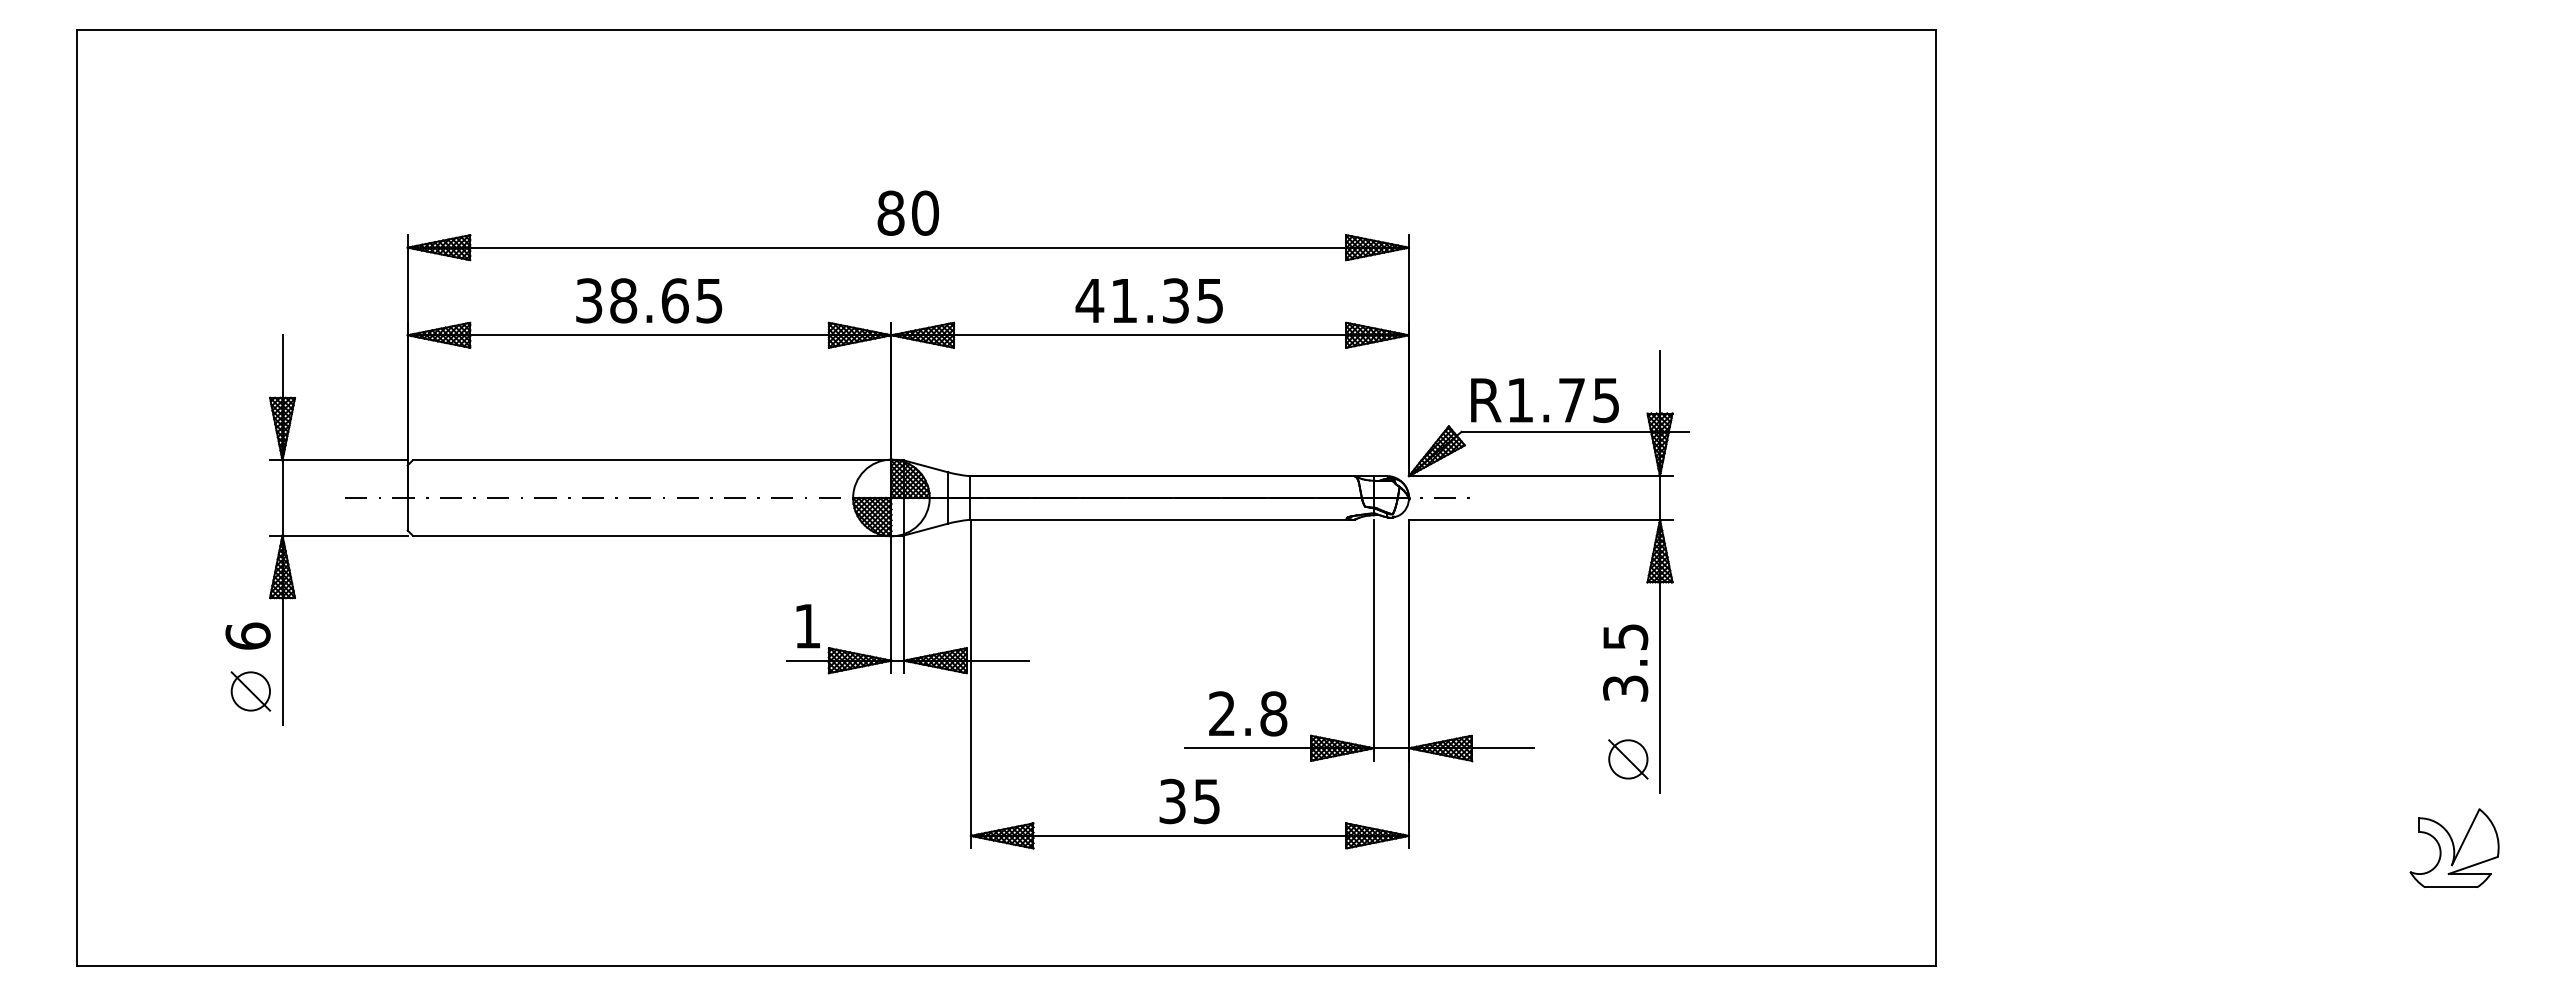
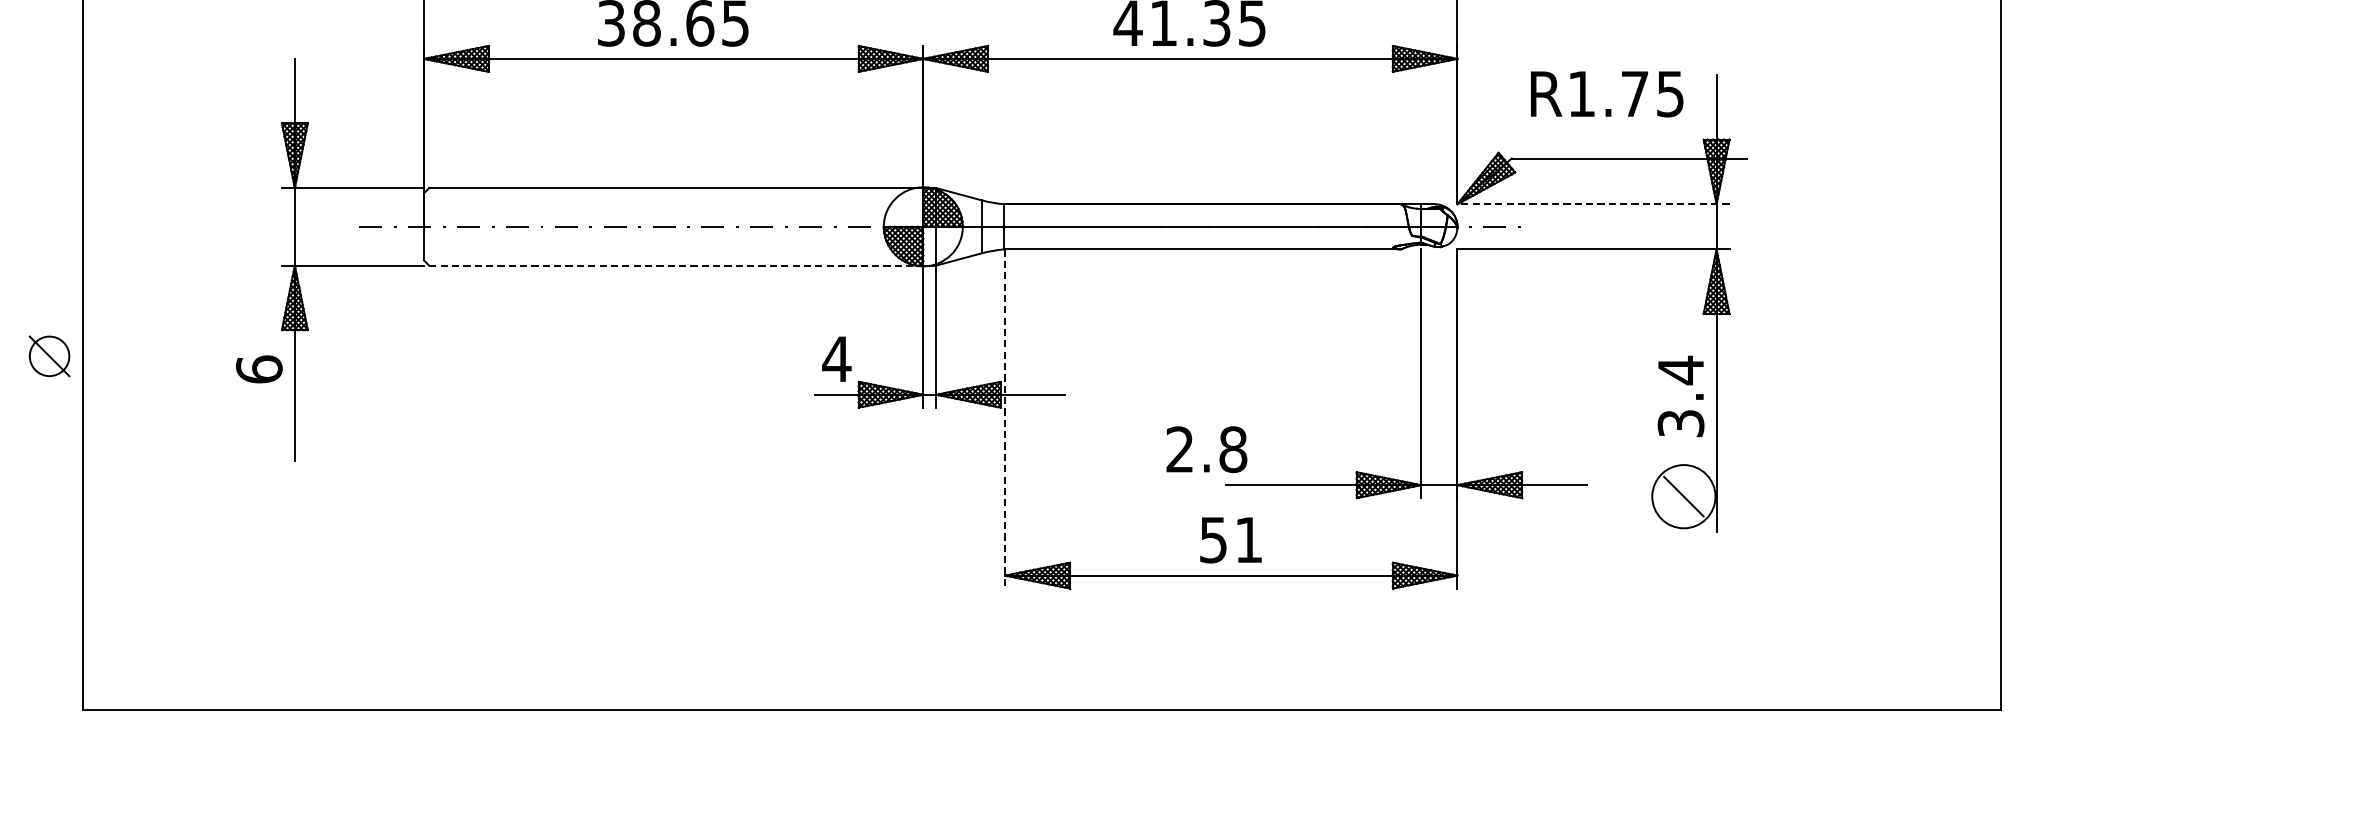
text: (1544, 400) -> (1606, 94), moved
line: (1540, 476) -> (1593, 204), solid -> dashed
line: (652, 535) -> (676, 265), solid -> dashed
text: (807, 626) -> (836, 359), 1 -> 4
text: (1625, 636) -> (1680, 369), 3.5 -> 3.4
line: (970, 684) -> (1004, 419), solid -> dashed
part: (250, 691) -> (49, 356), moved
text: (1248, 713) -> (1207, 449), moved
circle: (1628, 759) -> (1684, 496), size x1.6
text: (1189, 801) -> (1230, 540), 35 -> 51

